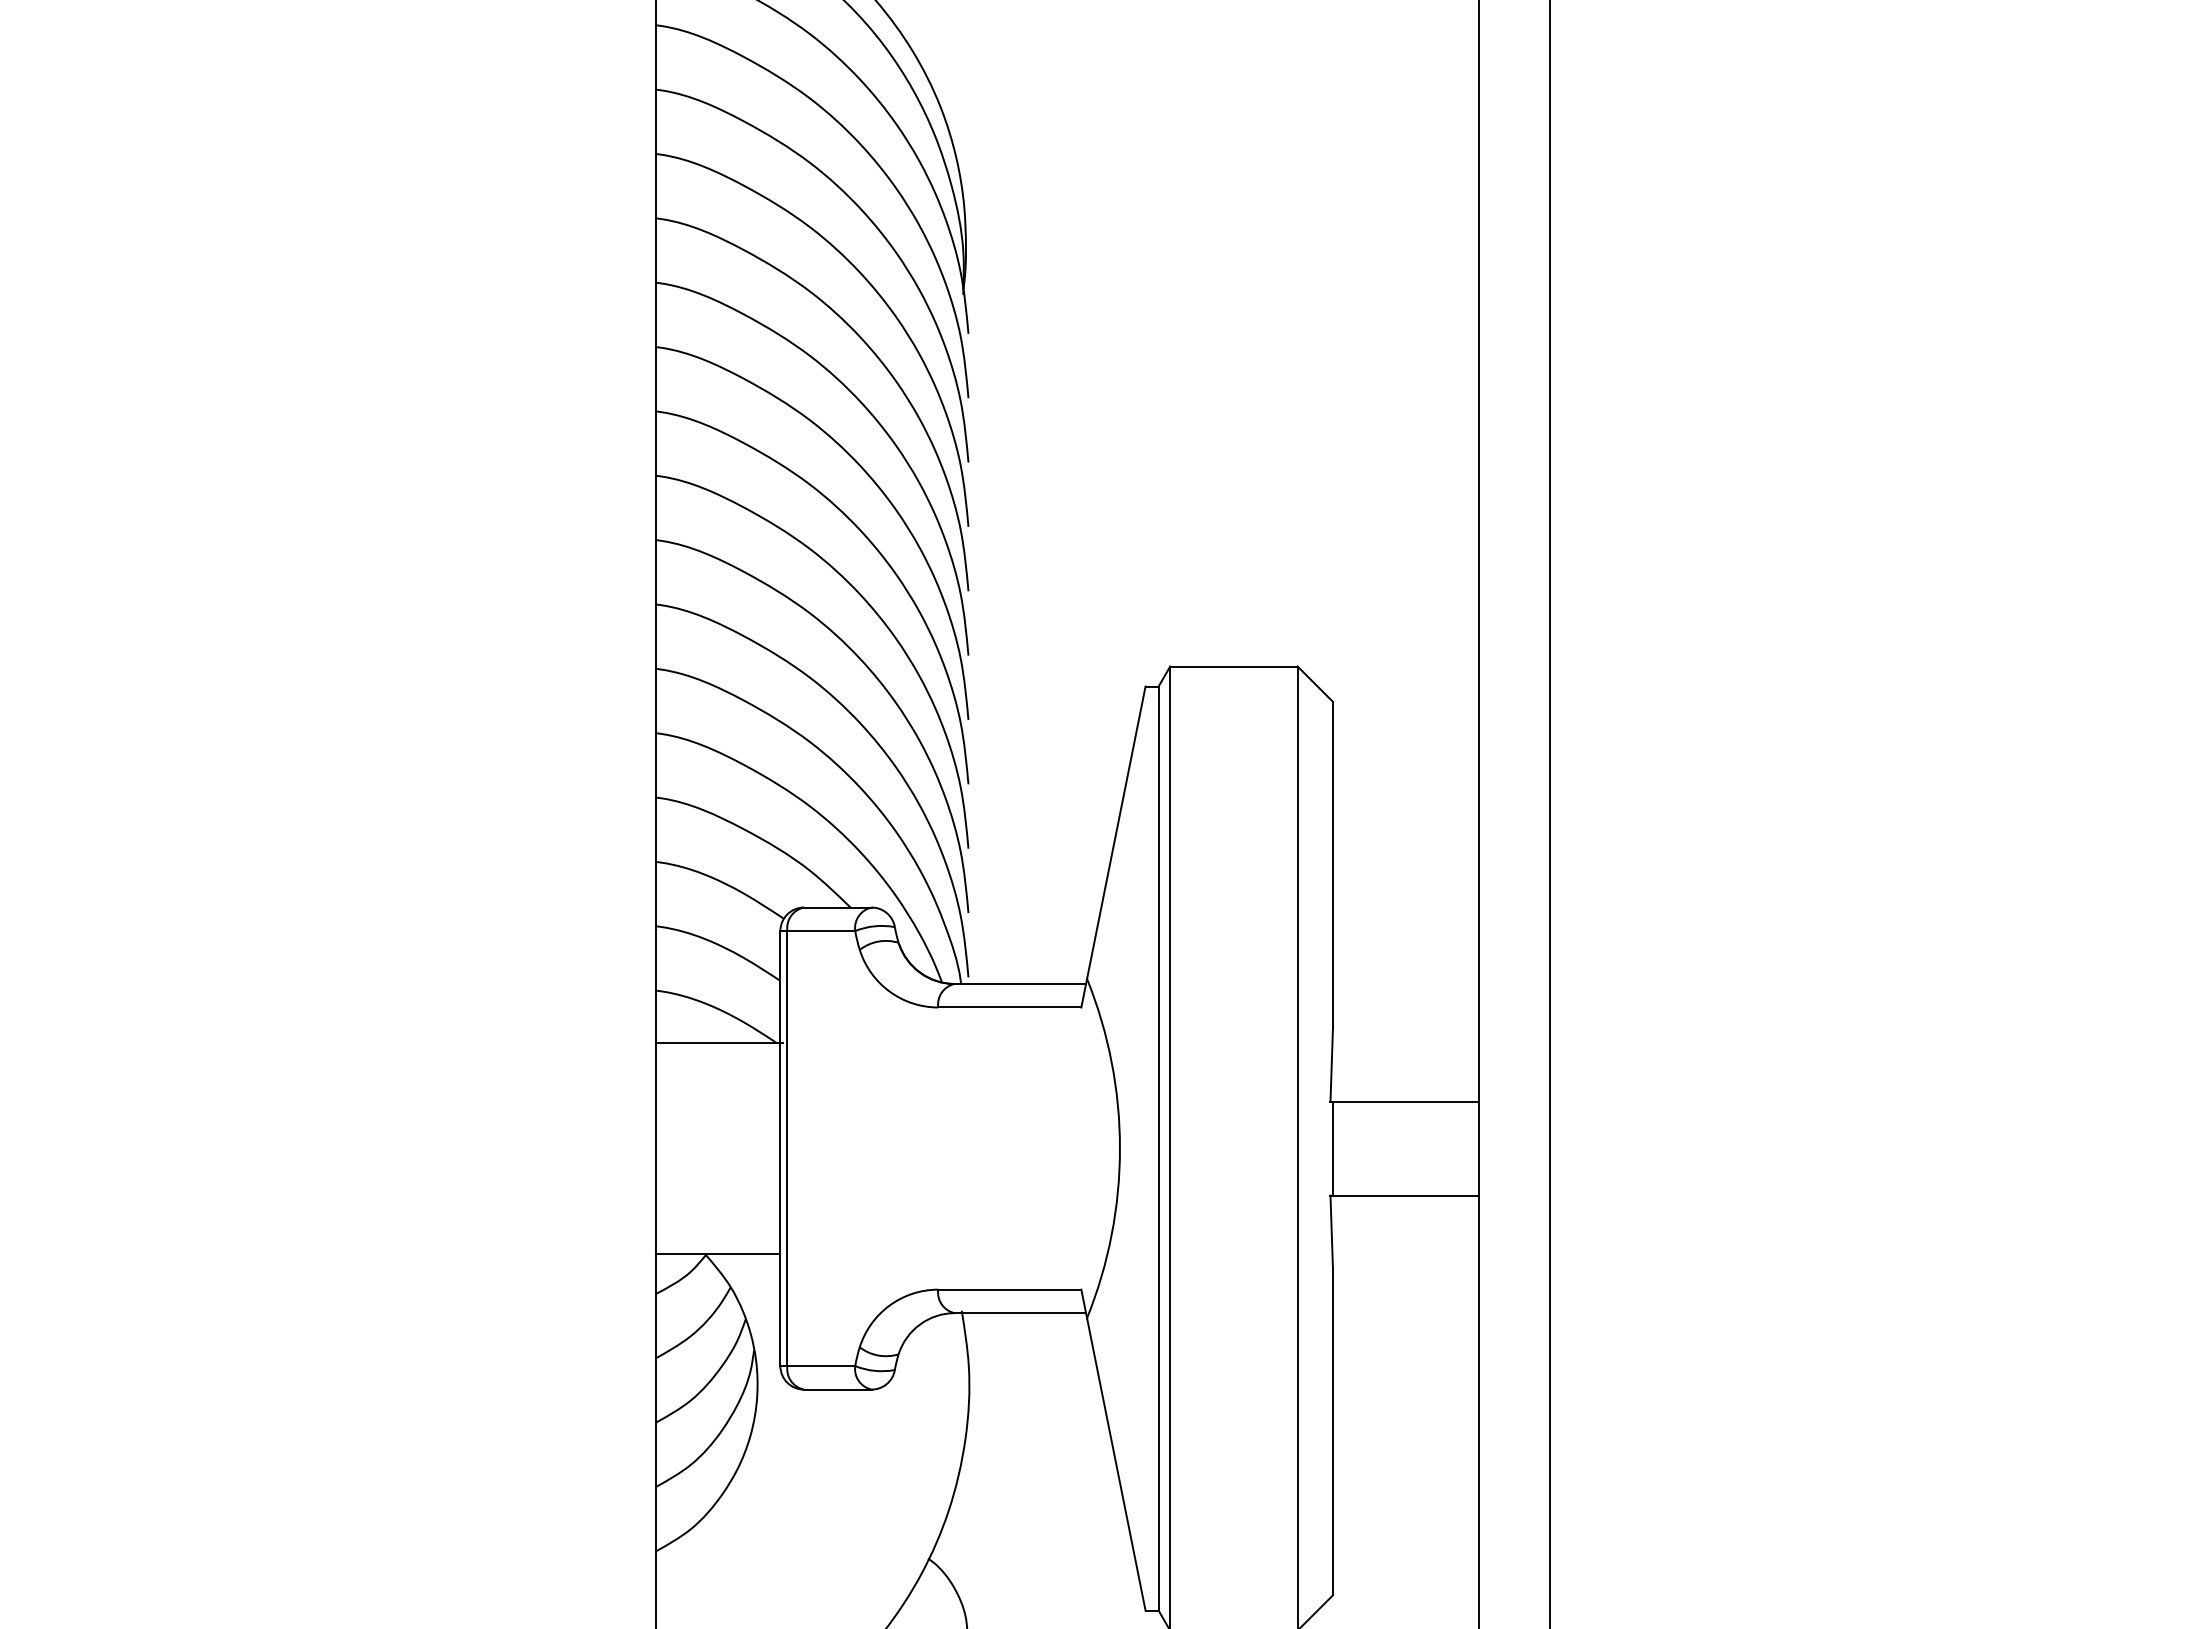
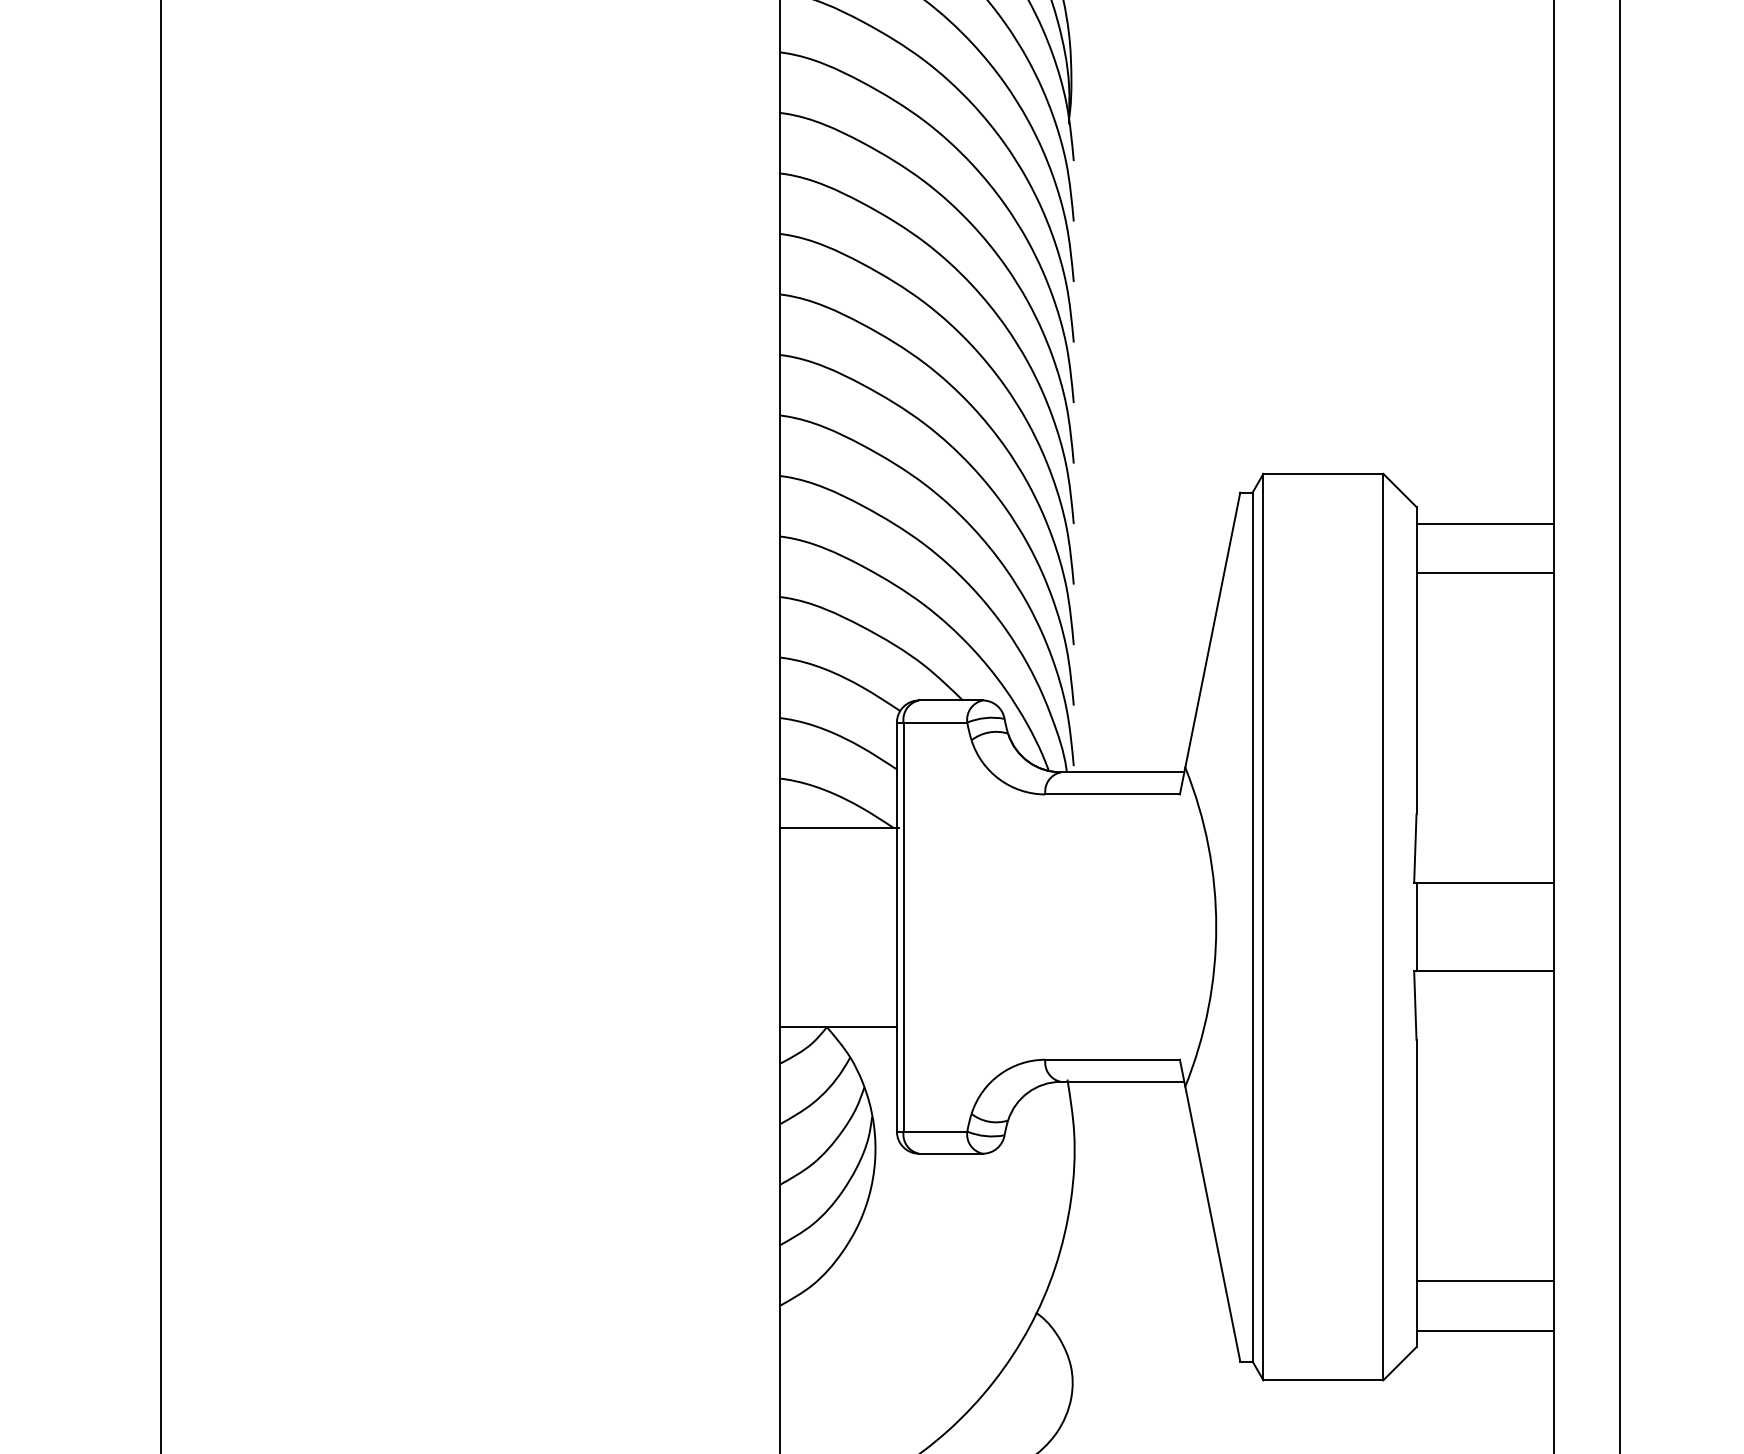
line: (1405, 719) -> (1484, 523), added
line: (1405, 772) -> (1484, 573), added
line: (1405, 1524) -> (1484, 1280), added
line: (1405, 1577) -> (1484, 1330), added

